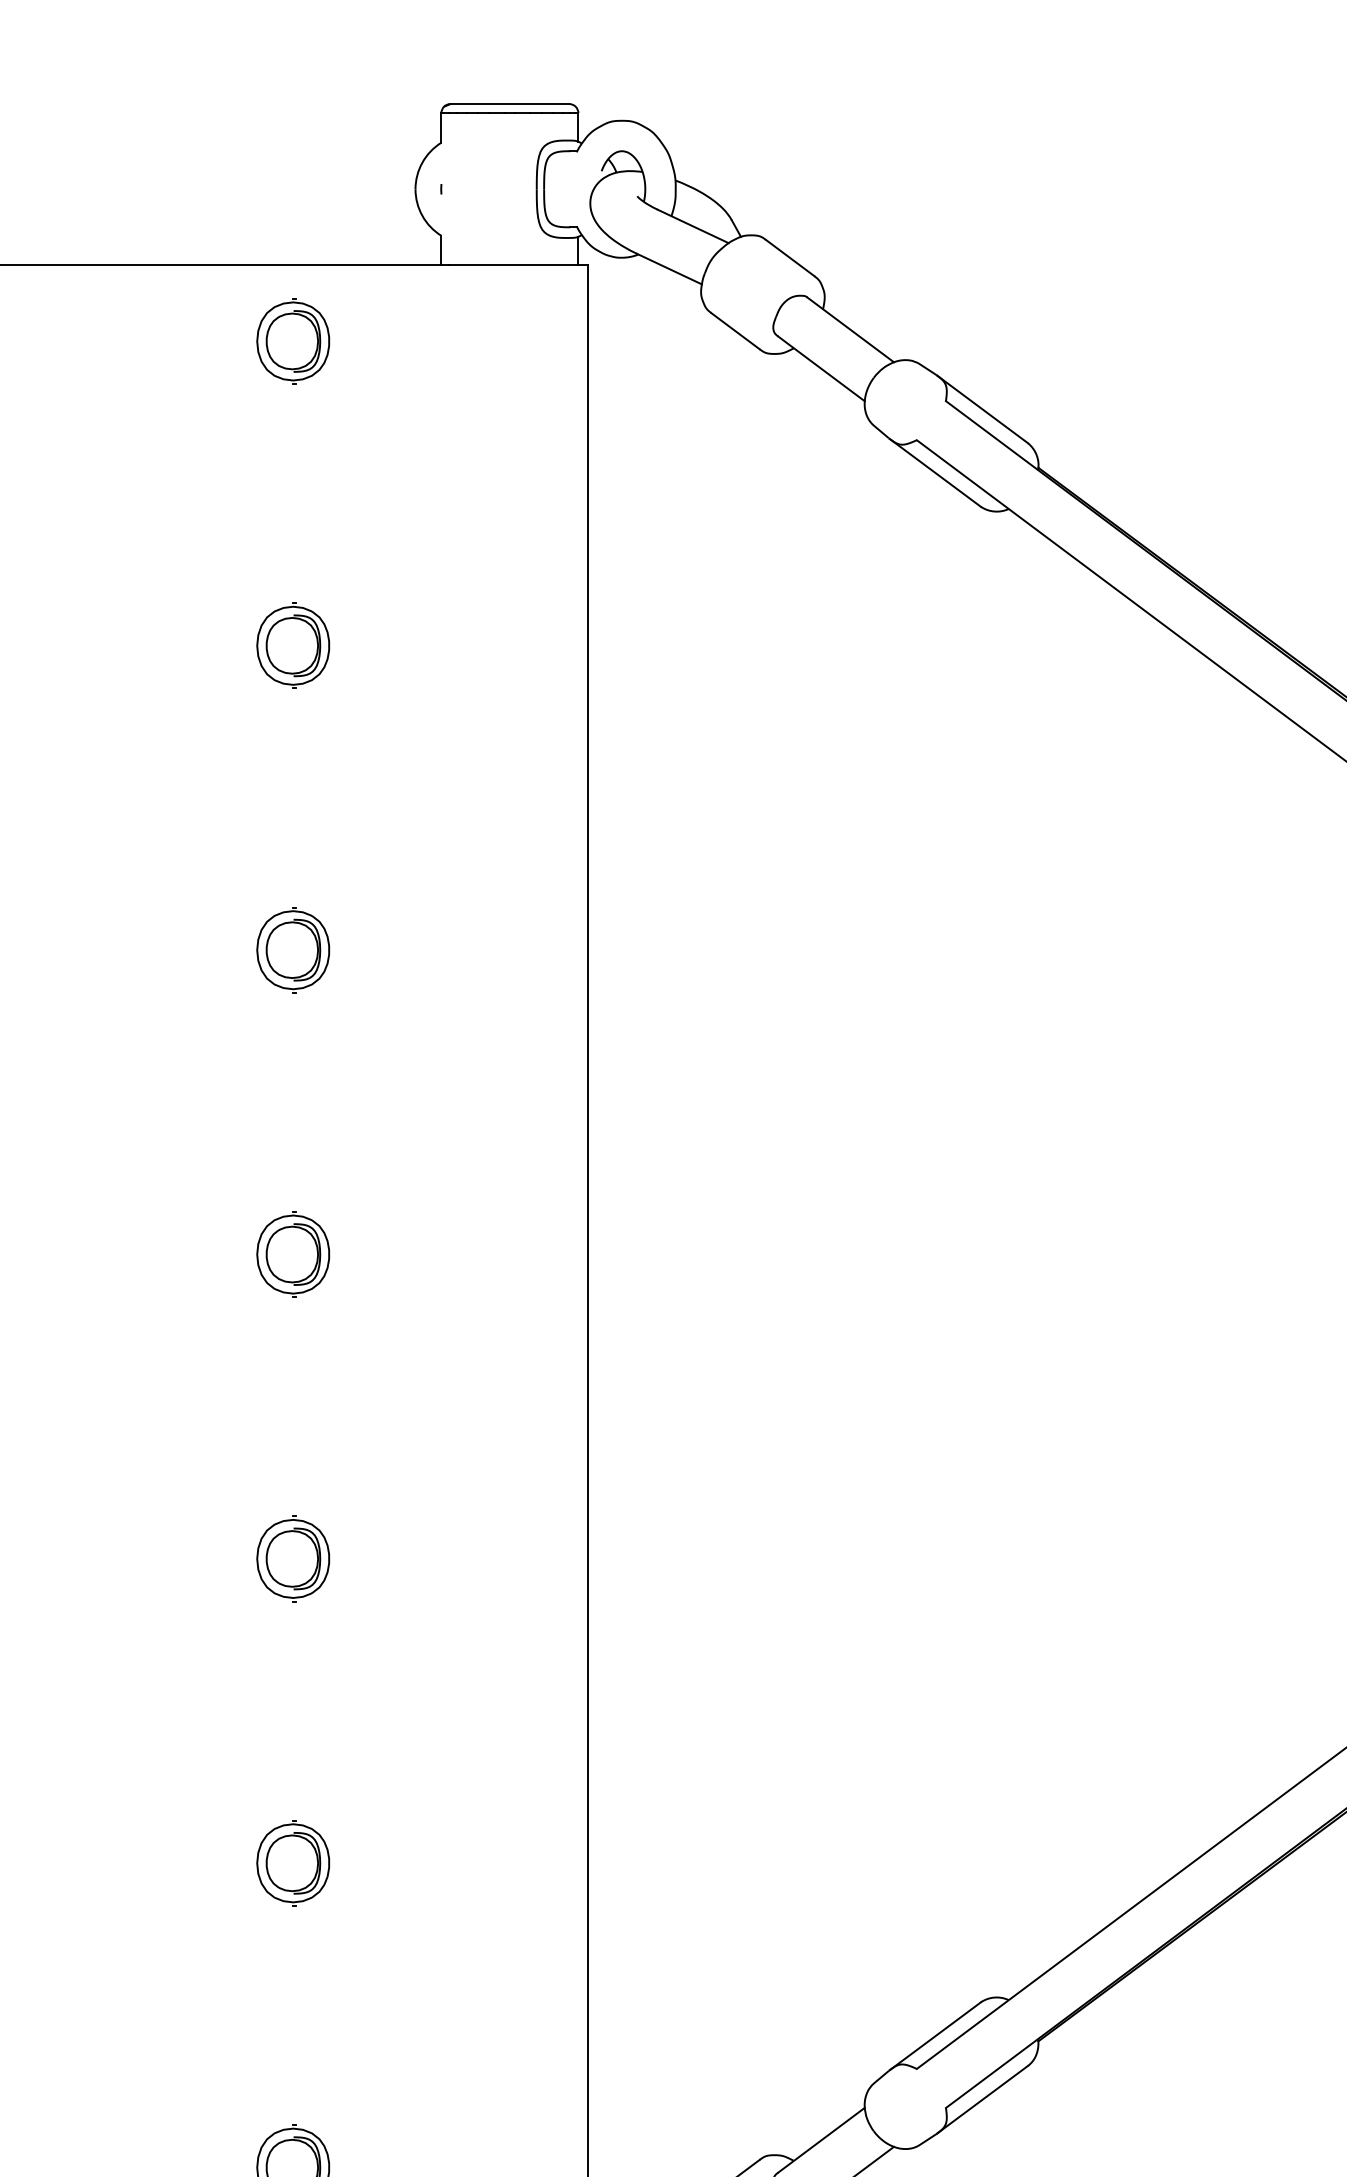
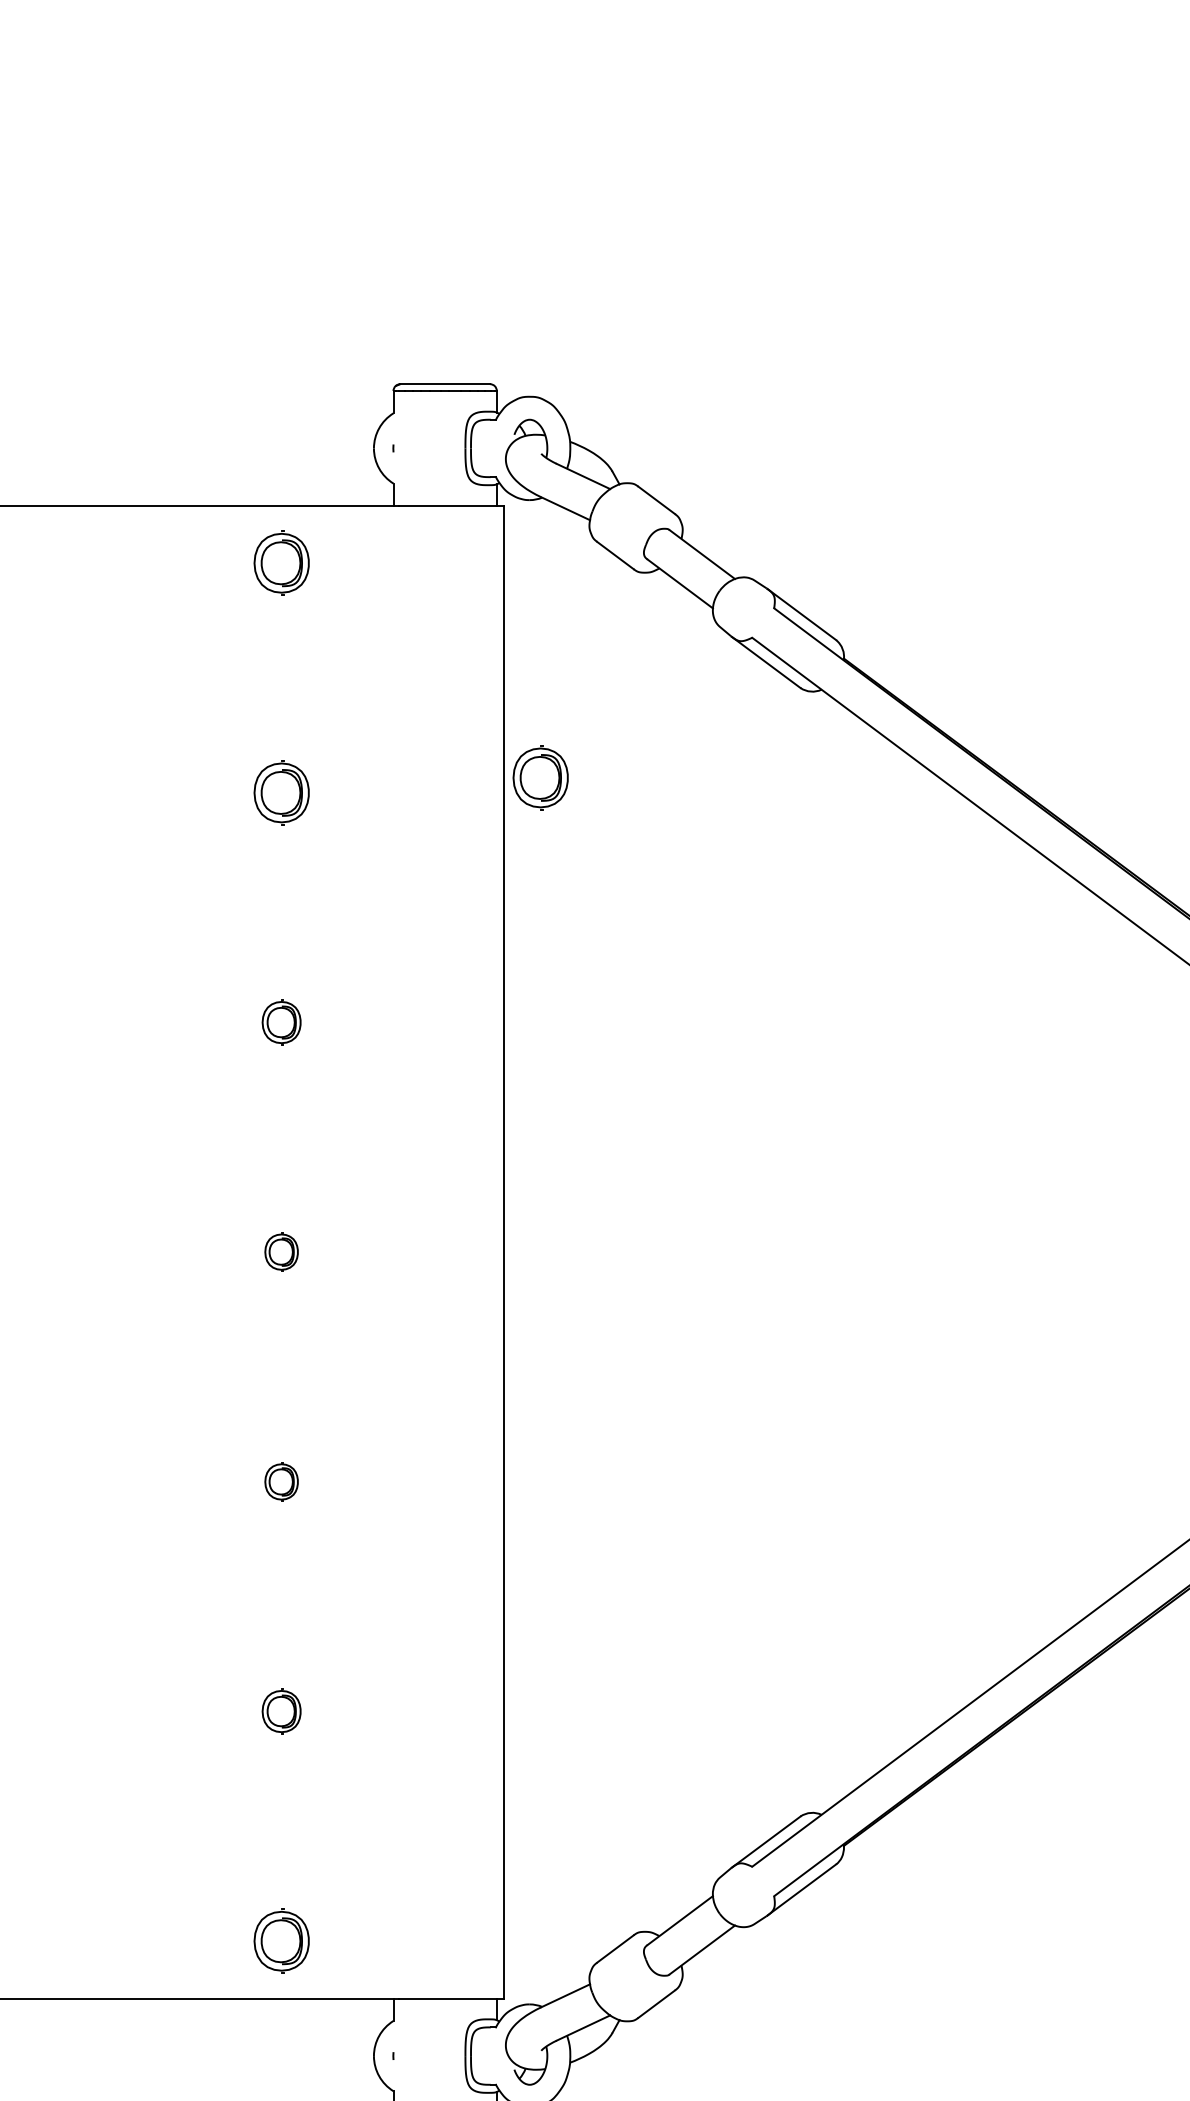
part: (636, 625) -> (540, 777), added
part: (292, 950) -> (281, 1022), size x0.7
part: (292, 1253) -> (281, 1251), size x0.6
part: (292, 1558) -> (281, 1481), size x0.6
part: (292, 1863) -> (281, 1711), size x0.7

